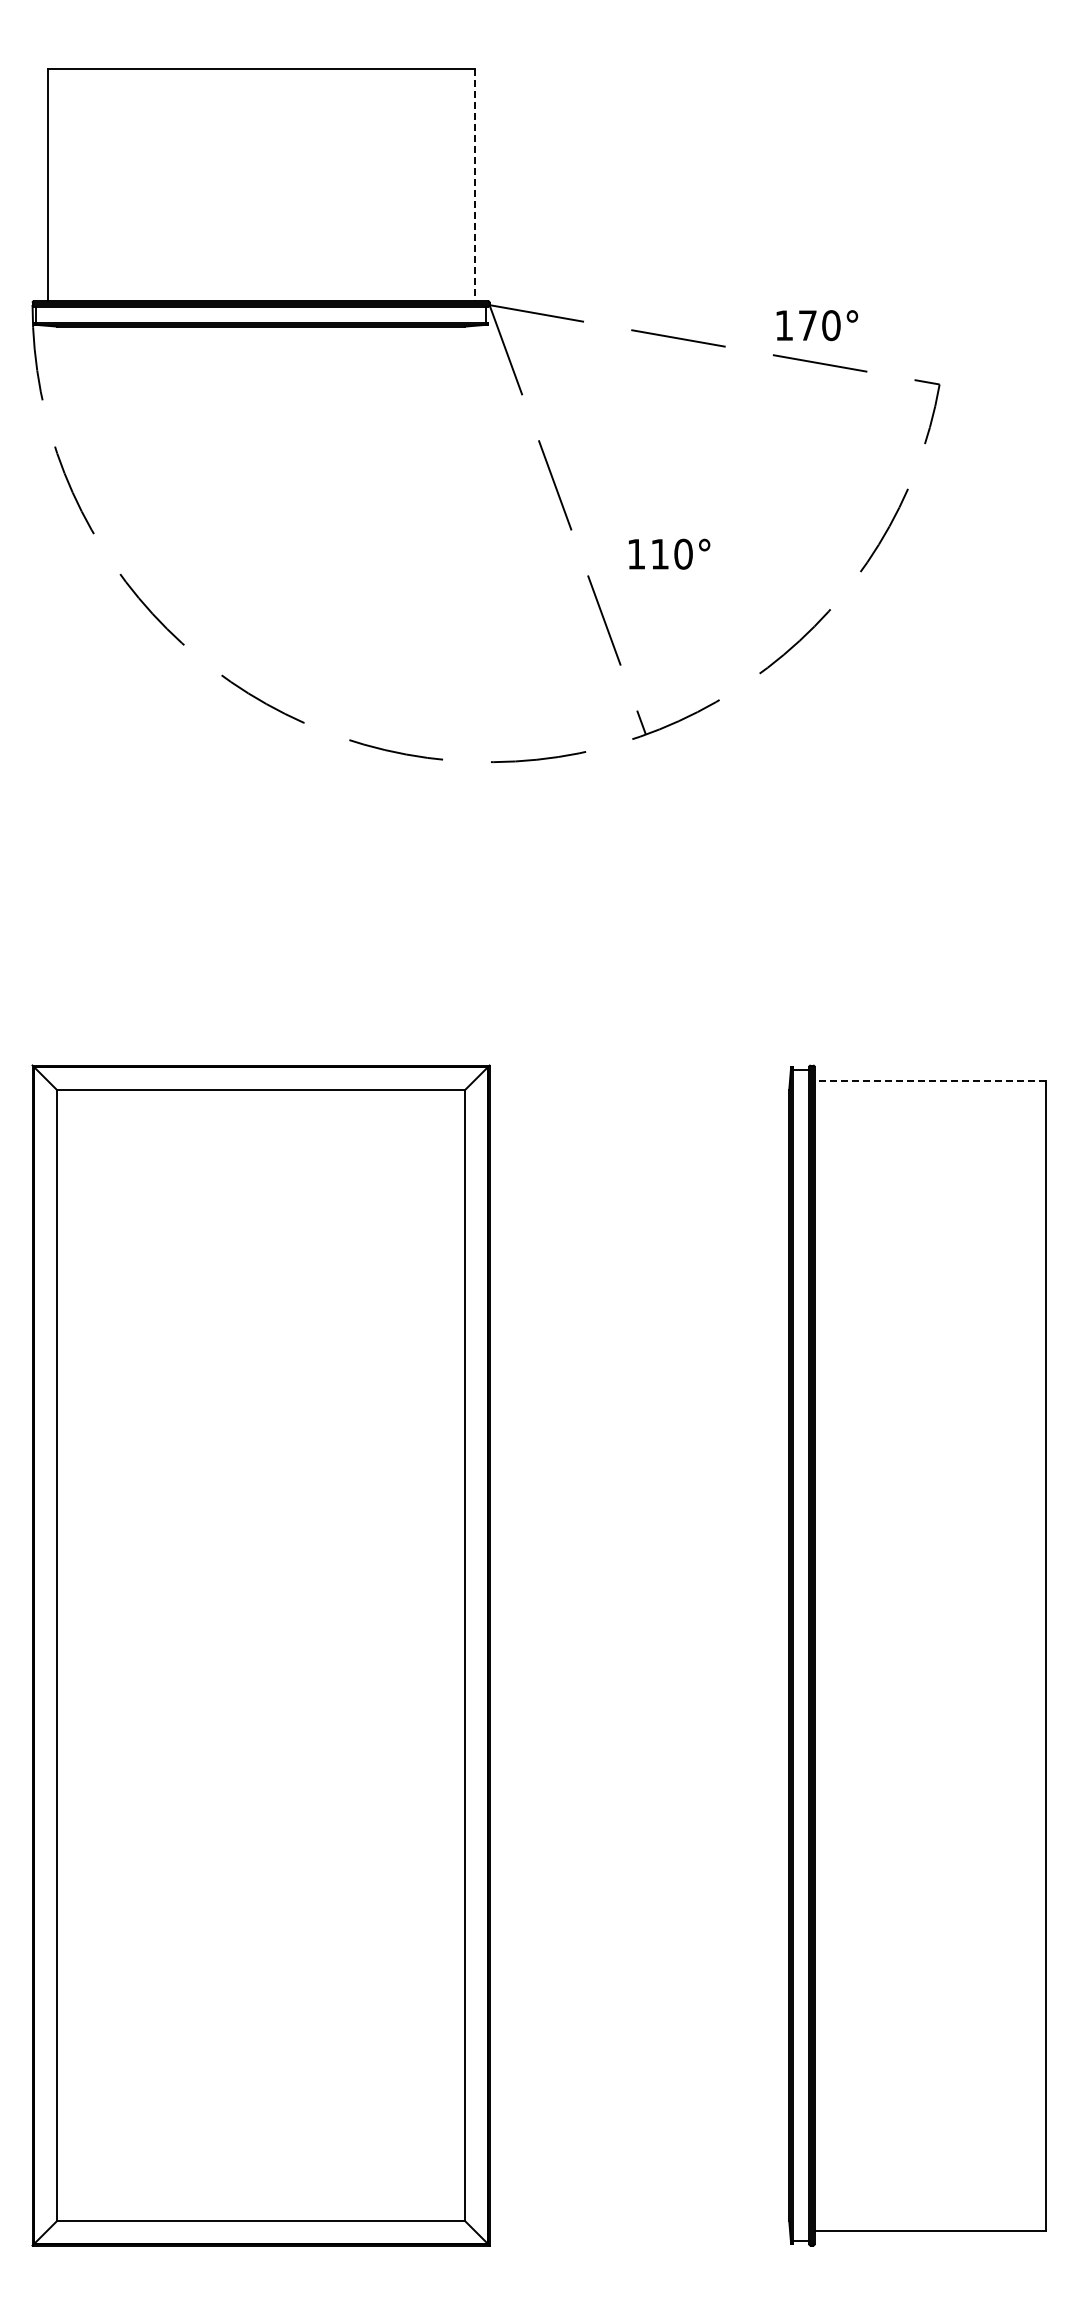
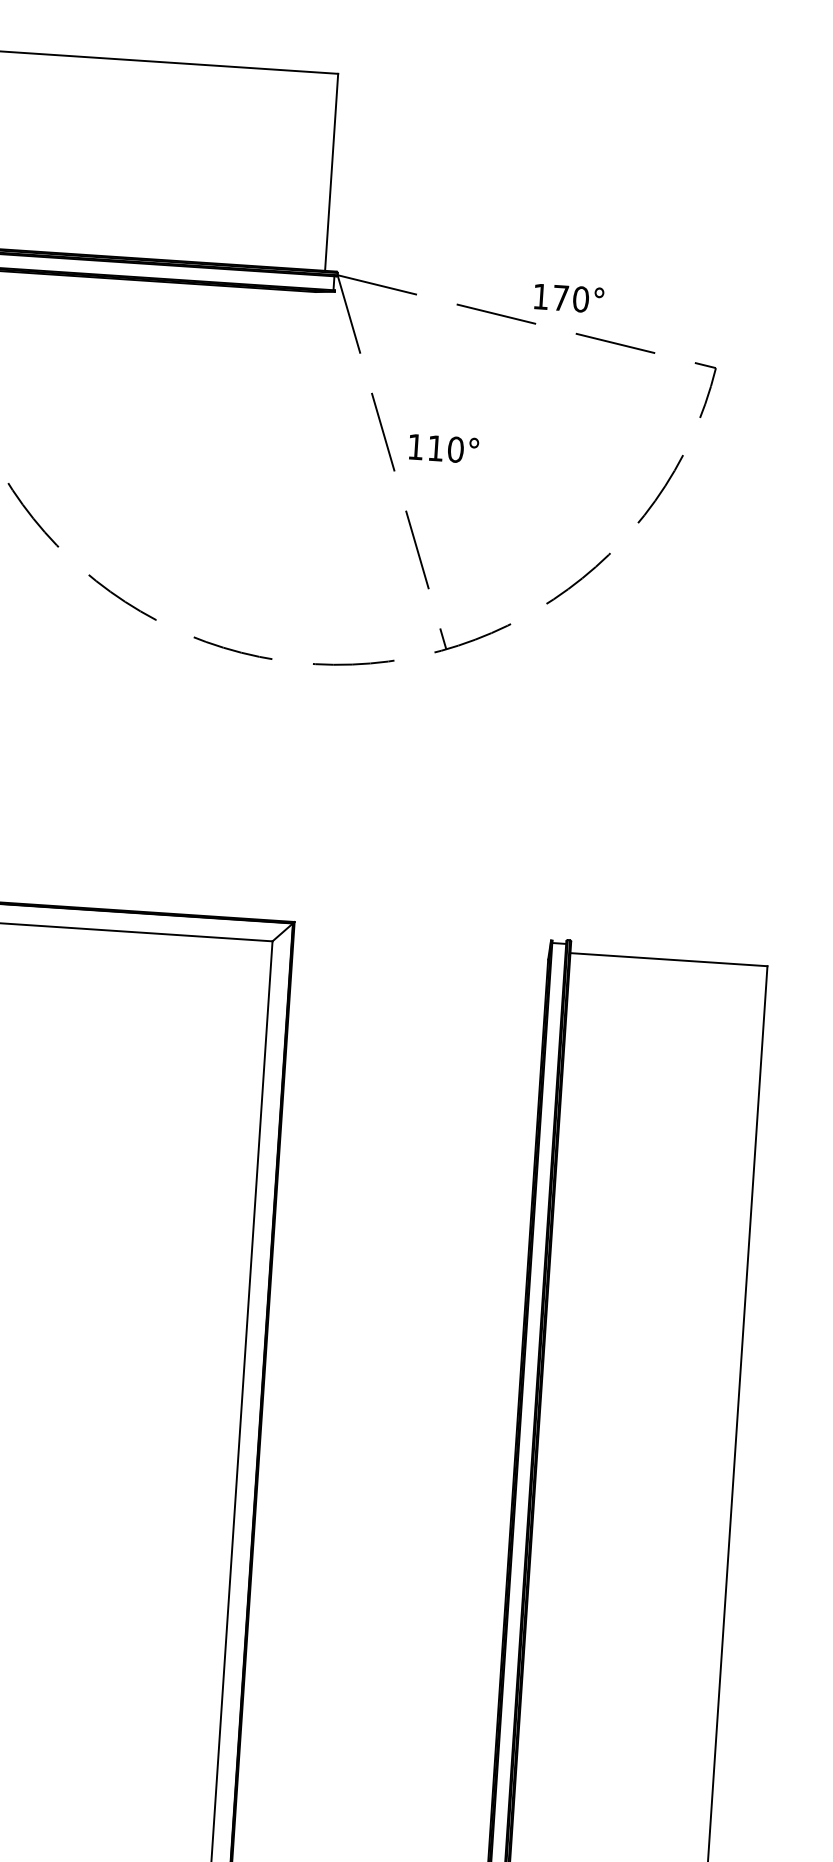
line: (474, 185) -> (331, 172), dashed -> solid
text: (817, 325) -> (569, 298), moved
text: (669, 553) -> (443, 448), moved
line: (930, 1080) -> (668, 959), dashed -> solid

